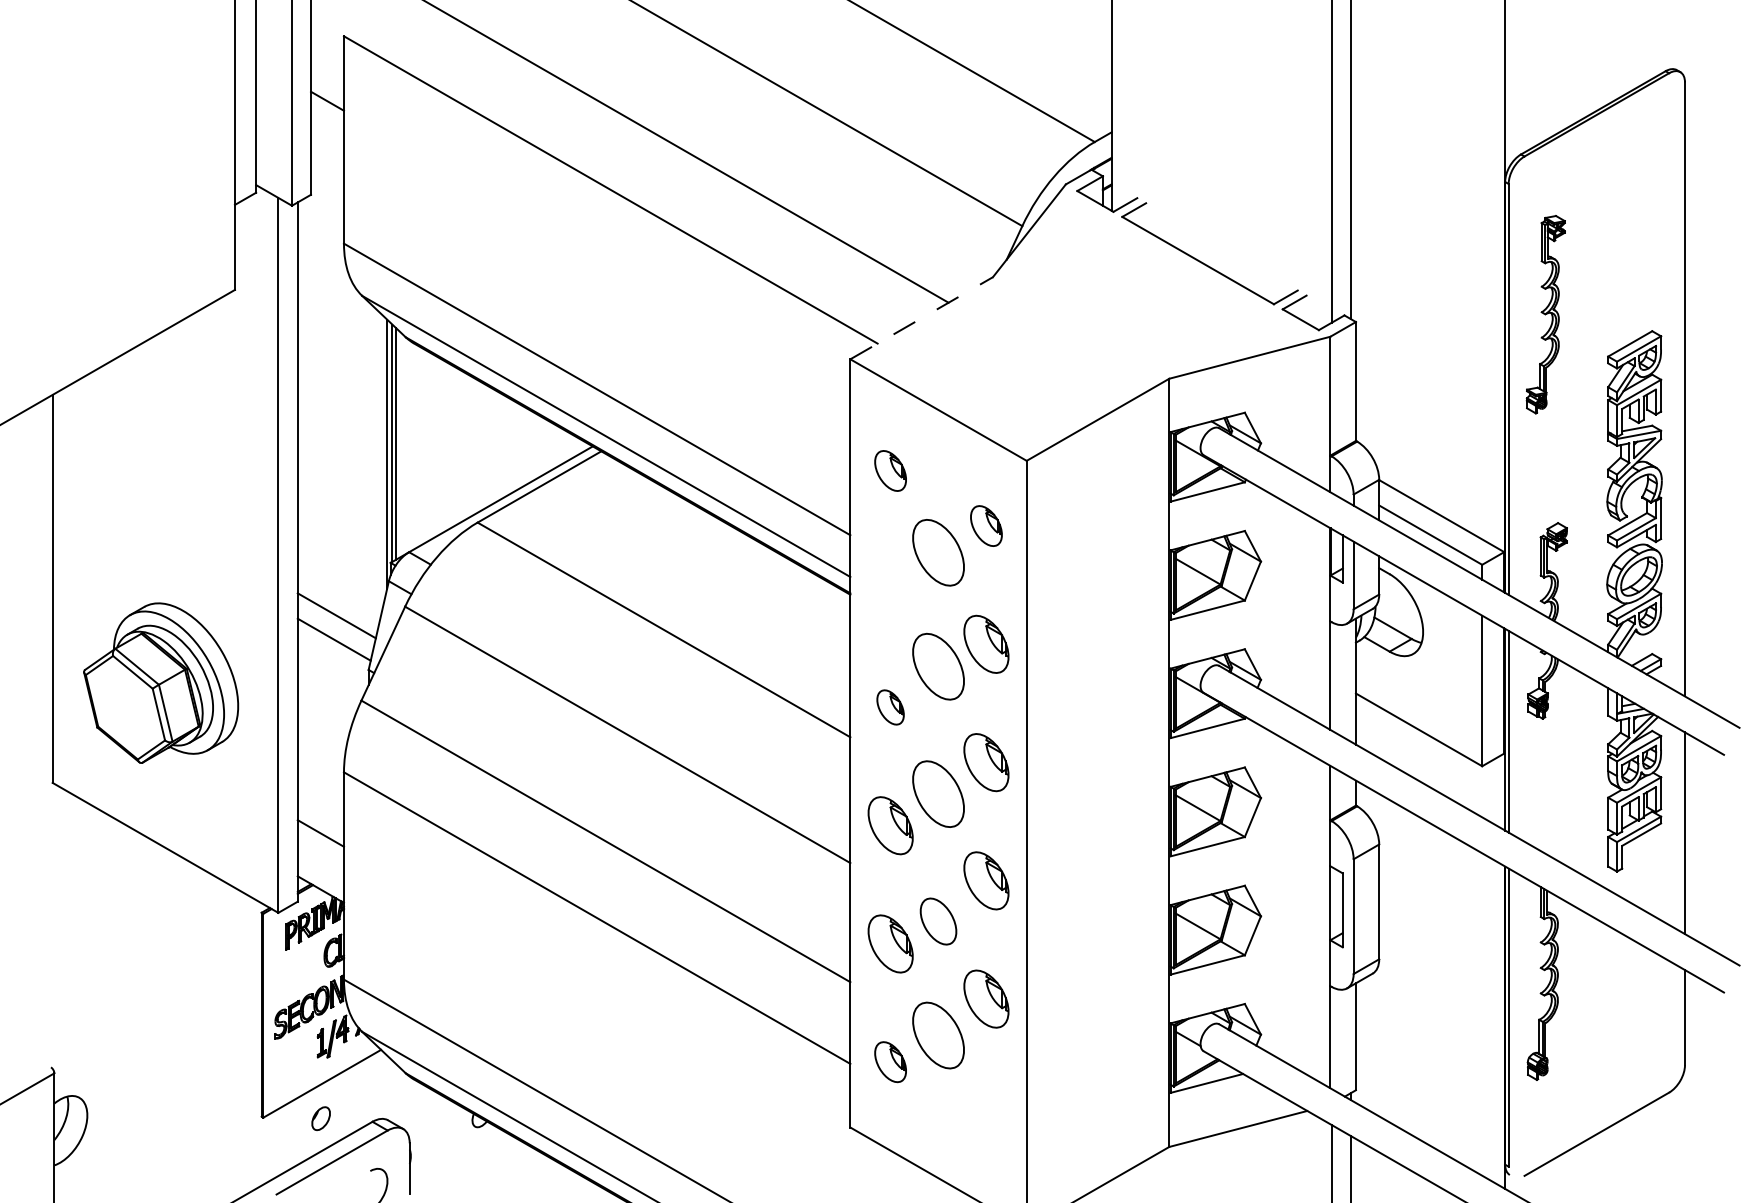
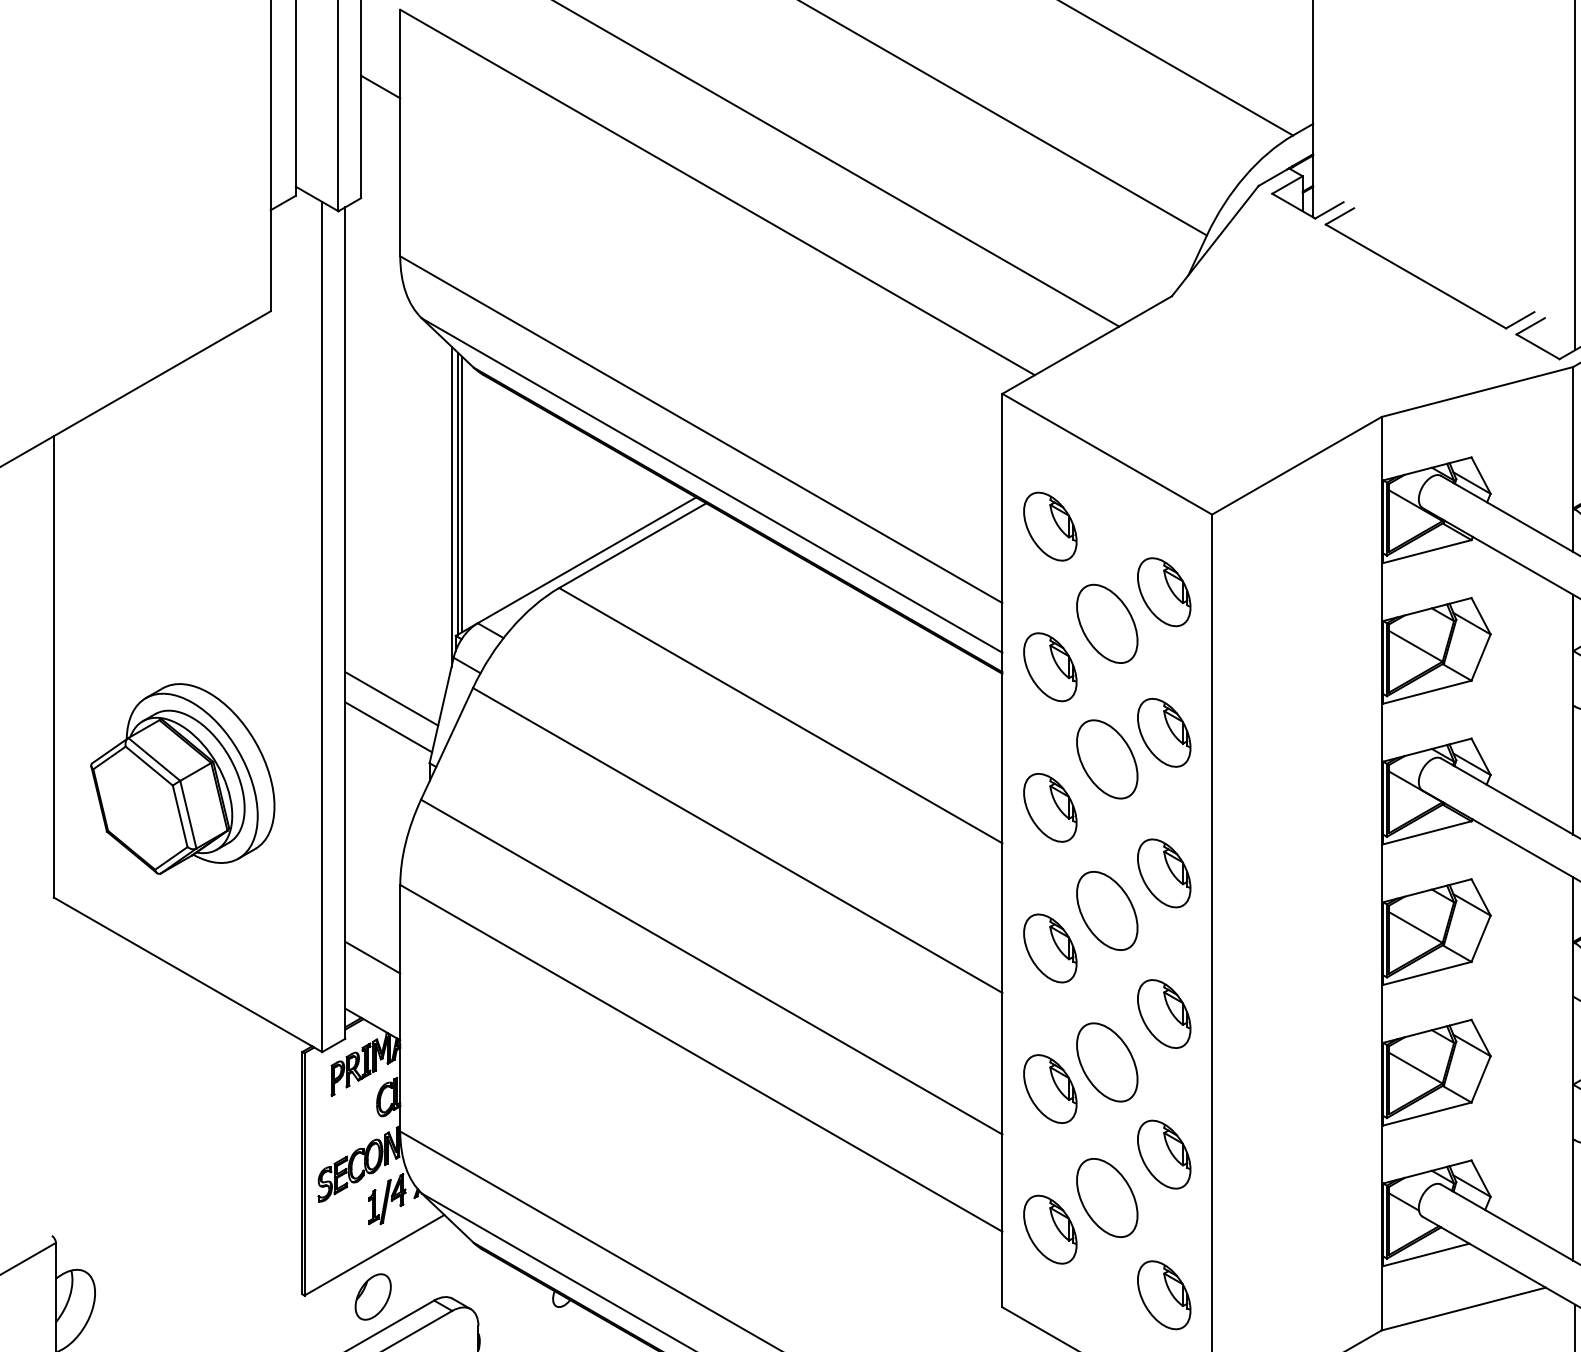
line: (922, 318) -> (1088, 345), dashed -> solid
part: (890, 470) -> (1050, 526), size x1.43
part: (986, 525) -> (1164, 591), size x1.43
part: (890, 588) -> (1050, 666), added
part: (890, 707) -> (1050, 807), size x1.67
part: (938, 921) -> (1107, 1062), size x1.43
part: (890, 1061) -> (1050, 1228), size x1.43
part: (986, 1116) -> (1164, 1294), added
part: (320, 1118) -> (372, 1296), size x1.67

